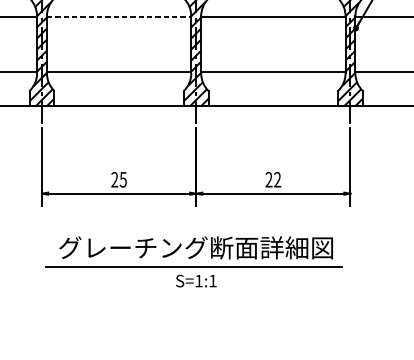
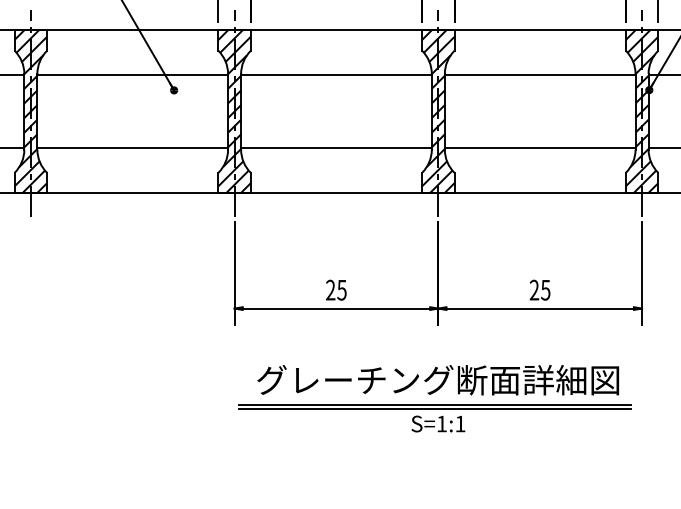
line: (119, 17) -> (336, 75), dashed -> solid
text: (277, 179) -> (545, 289), 22 -> 25
line: (193, 270) -> (434, 409), added

